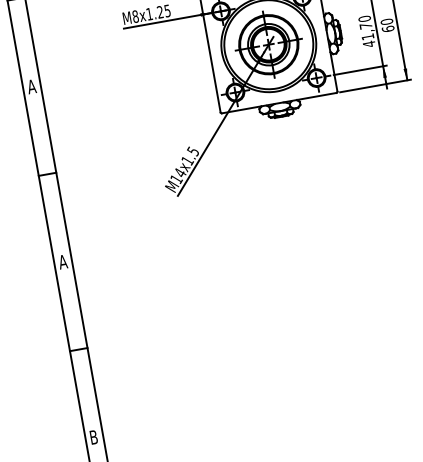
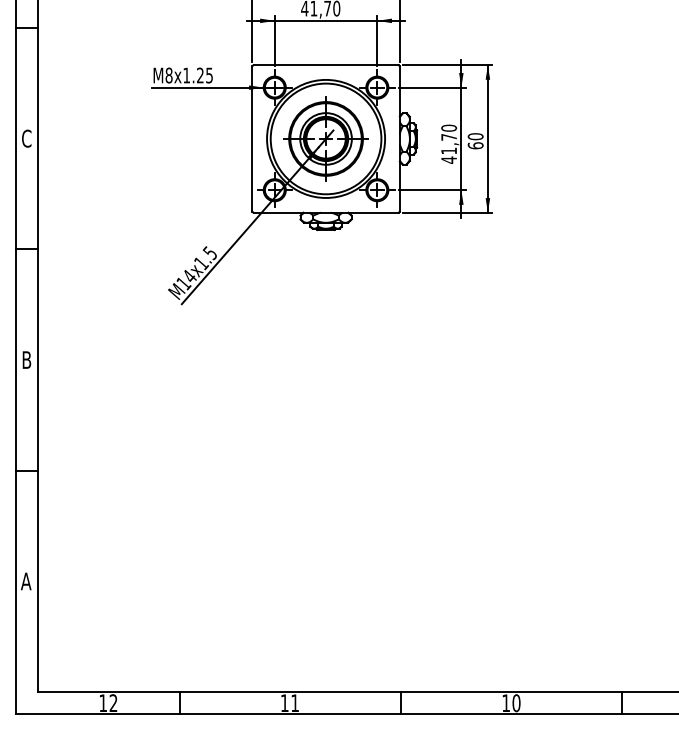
text: (31, 86) -> (26, 138), A -> C
text: (62, 261) -> (26, 359), A -> B
text: (94, 437) -> (26, 581), B -> A

